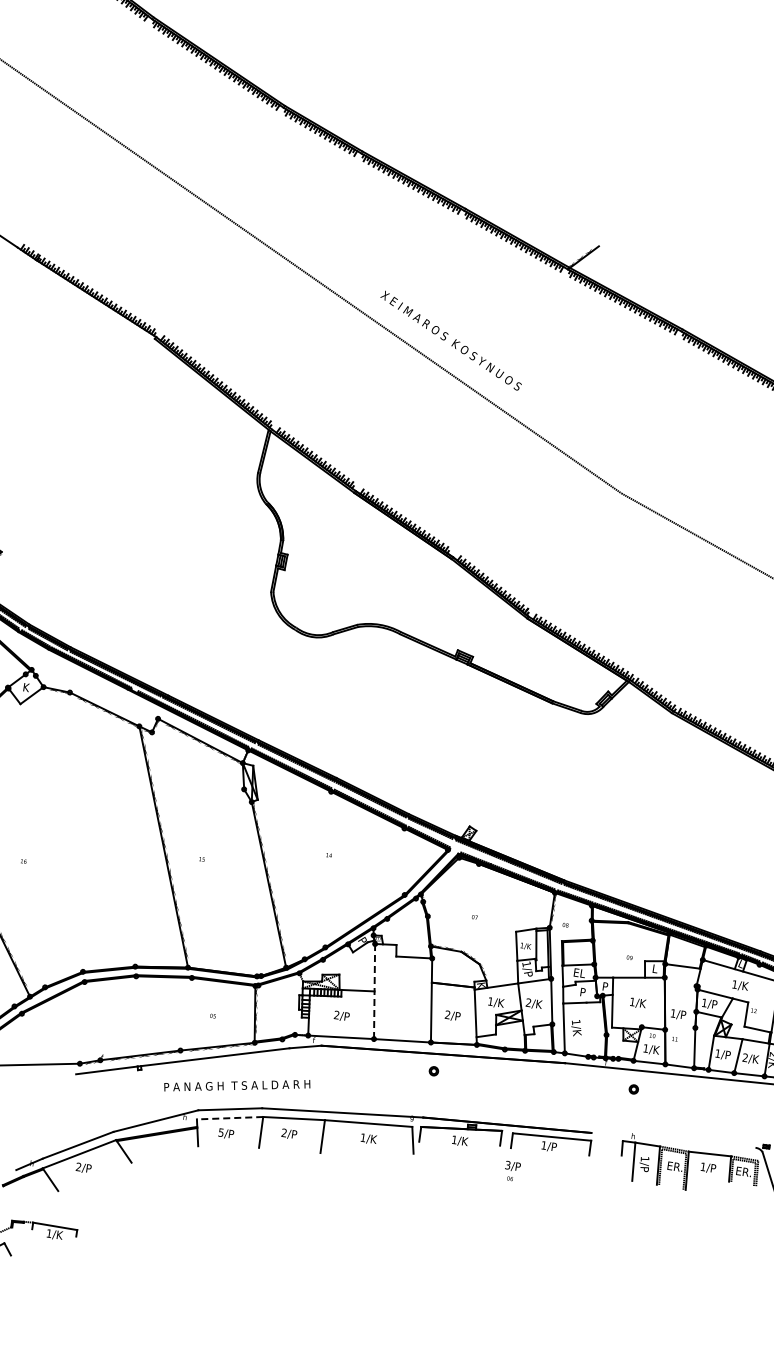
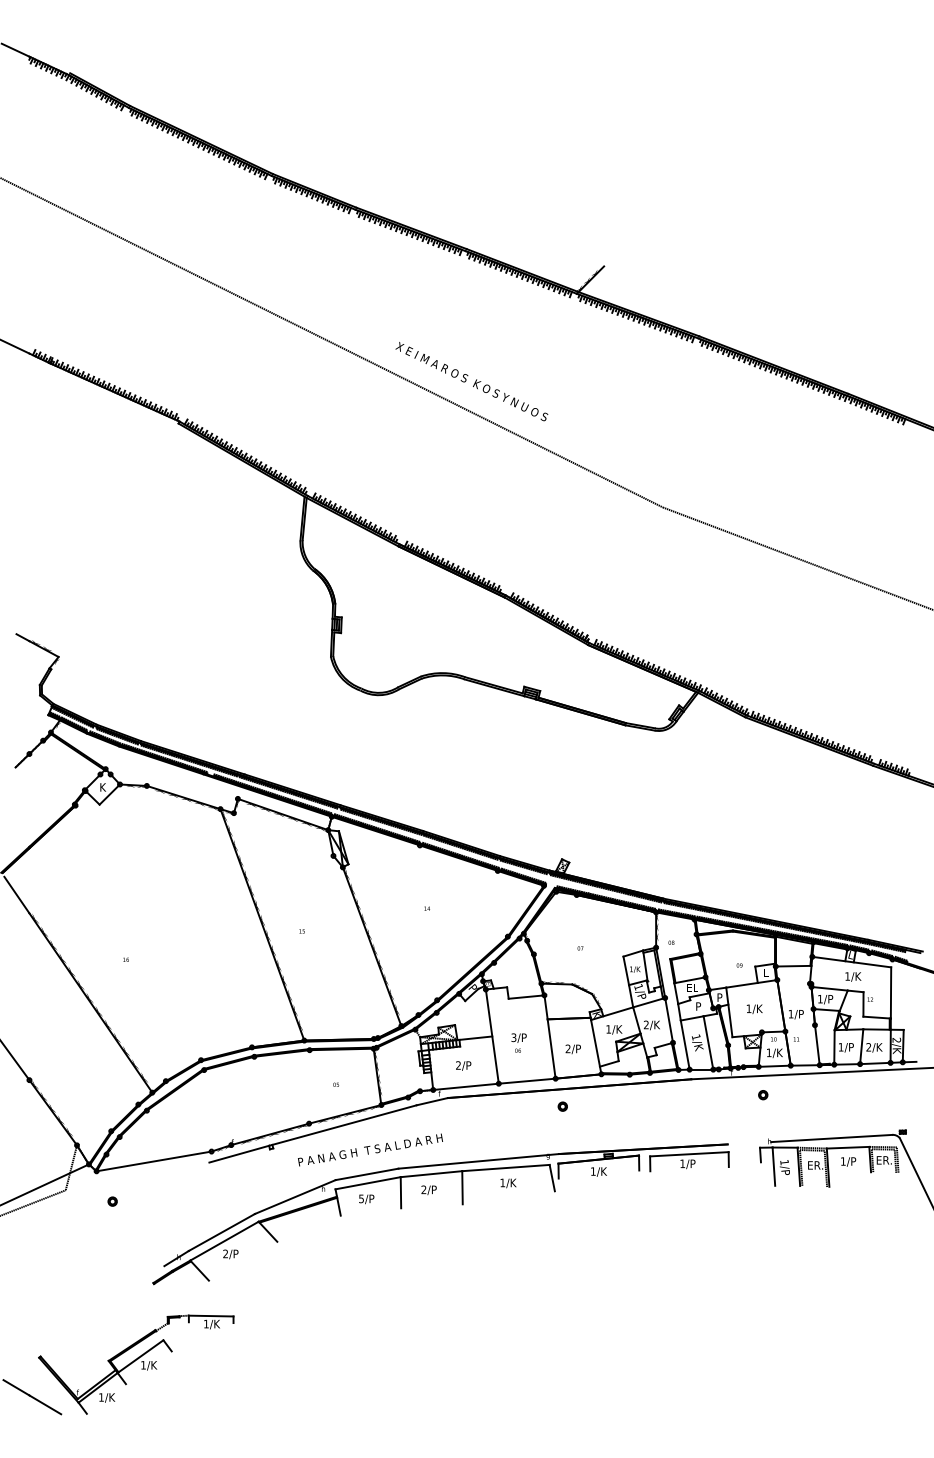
line: (374, 991) -> (492, 1036), dashed -> solid
line: (587, 1029) -> (708, 1042), added
line: (229, 1118) -> (367, 1183), dashed -> solid
line: (694, 1142) -> (831, 1138), added
text: (511, 1170) -> (518, 1042), moved

